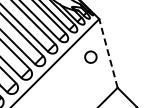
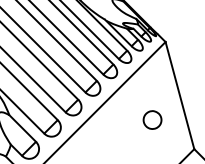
line: (108, 53) -> (179, 95), dashed -> solid
part: (90, 56) -> (151, 119), moved

